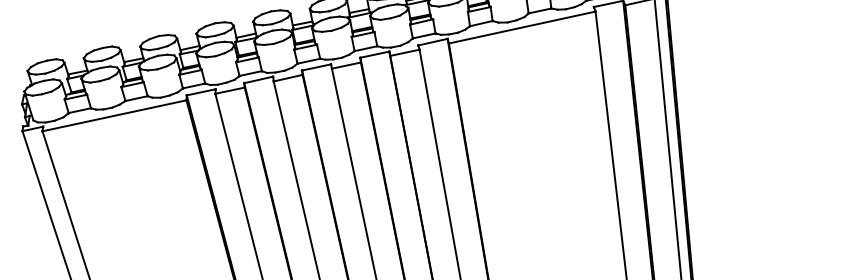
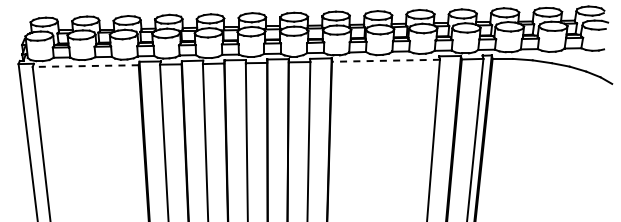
line: (521, 27) -> (385, 60), solid -> dashed
line: (114, 116) -> (85, 66), solid -> dashed

